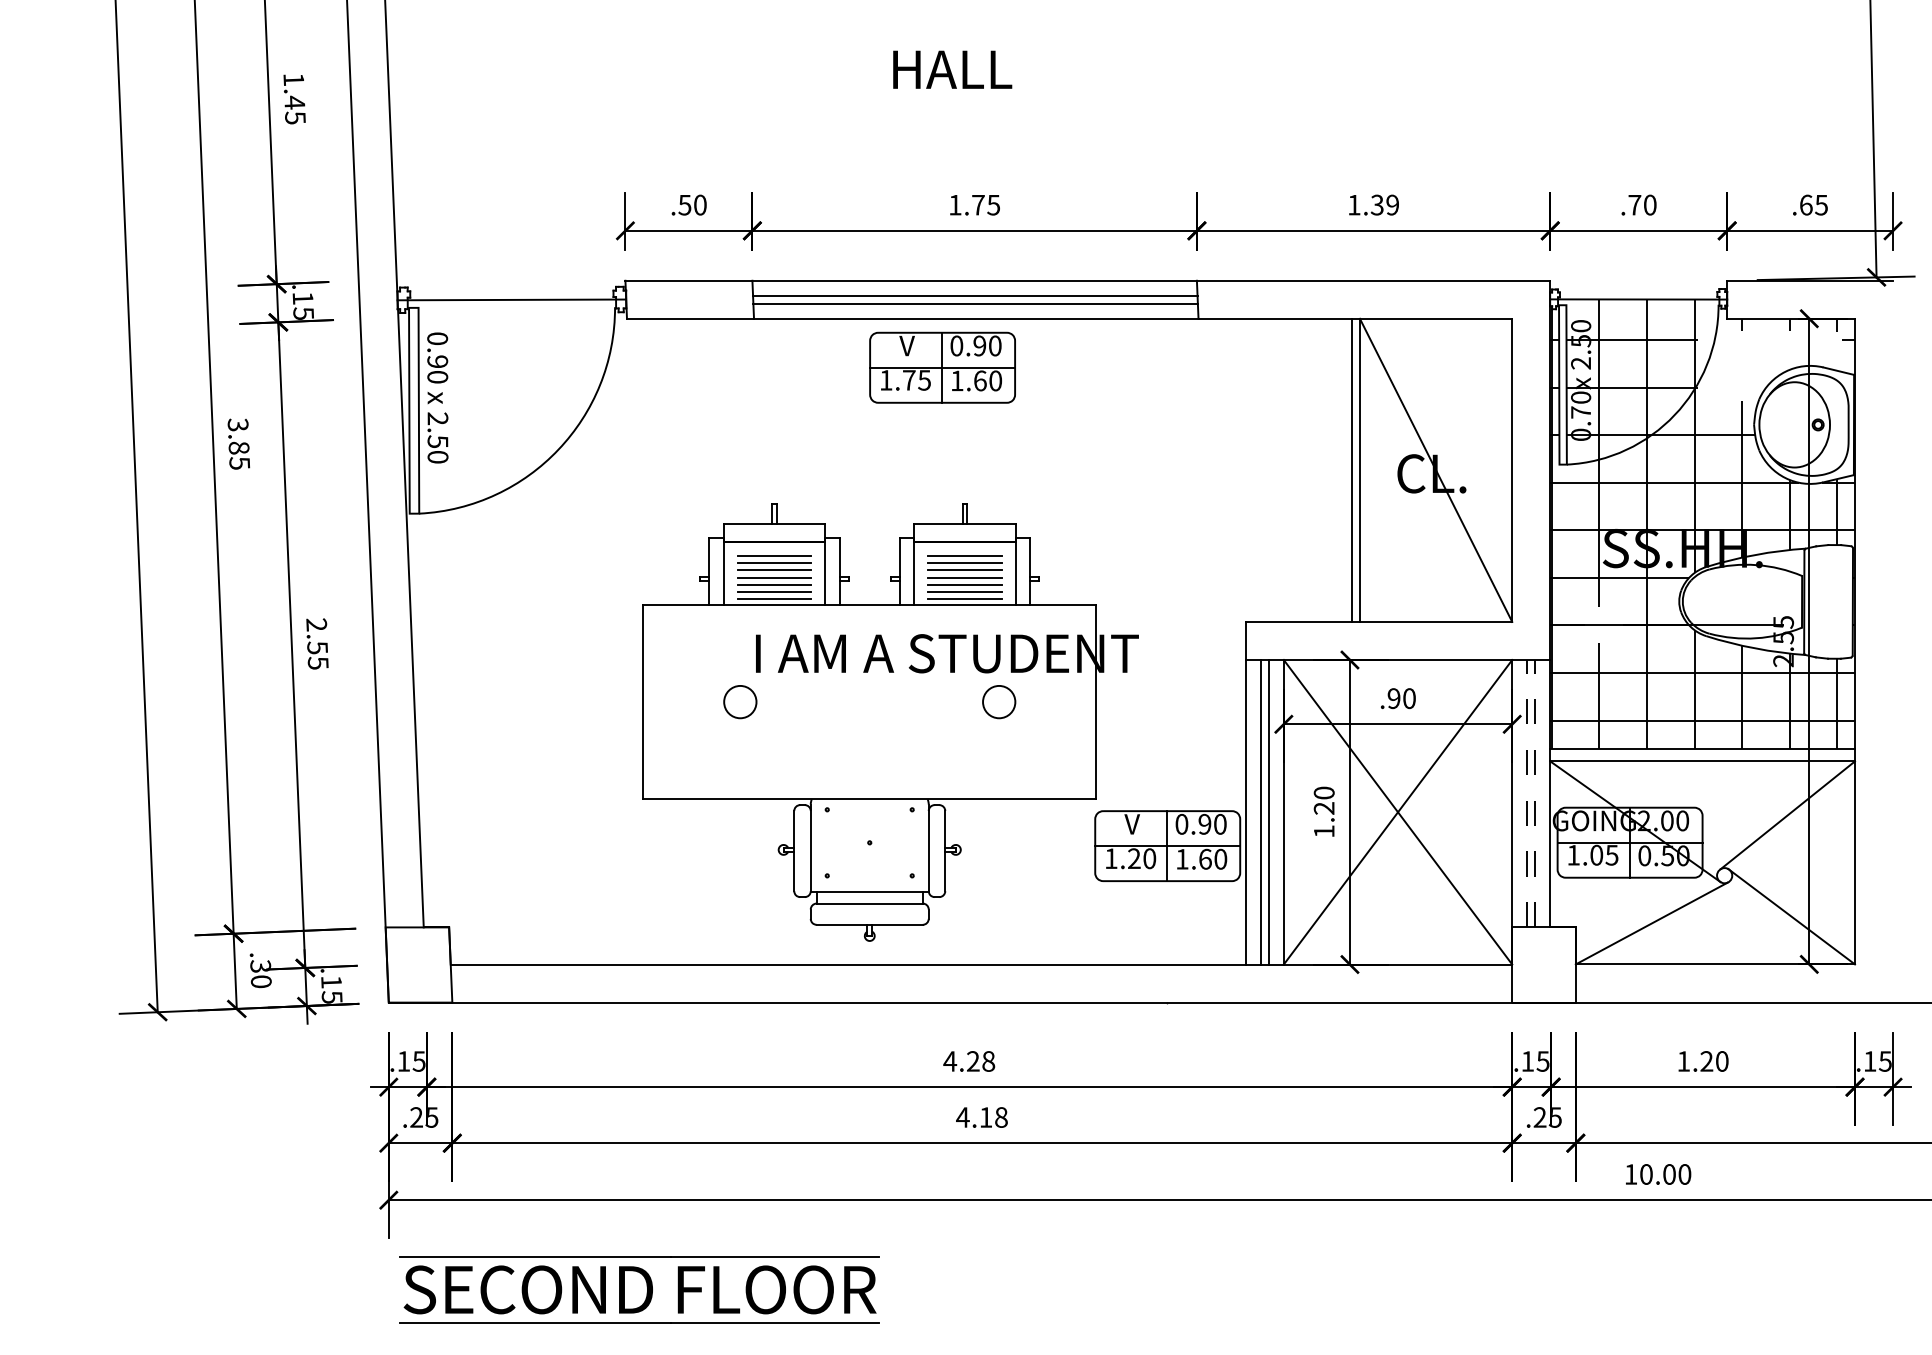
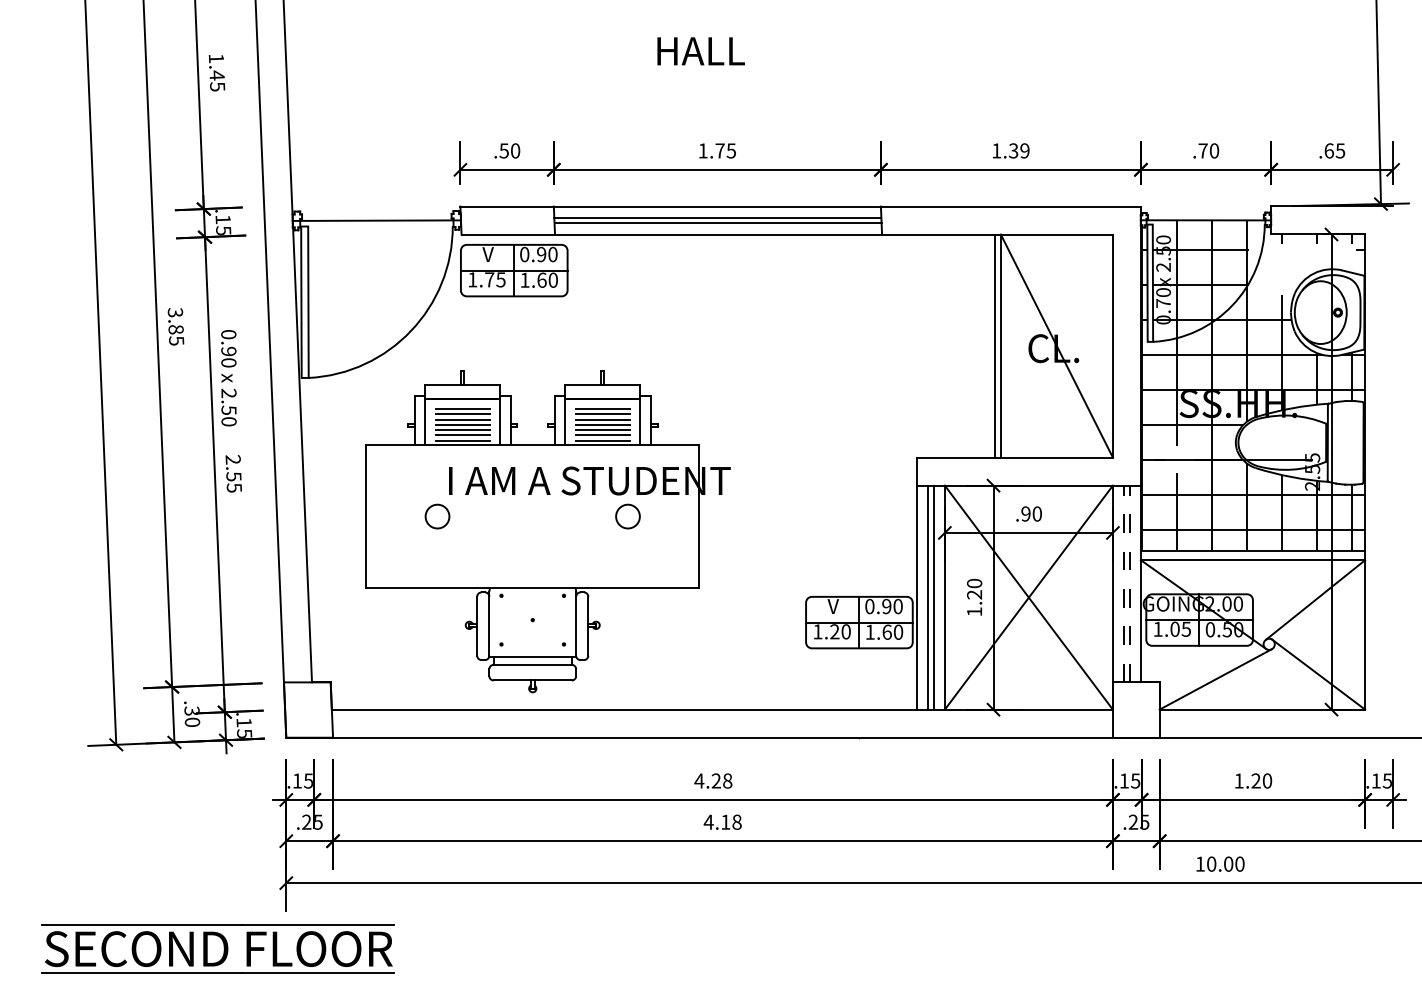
part: (942, 367) -> (514, 270), moved
text: (437, 397) -> (228, 377), moved
part: (890, 722) -> (548, 531), moved
part: (639, 1289) -> (218, 948), moved

